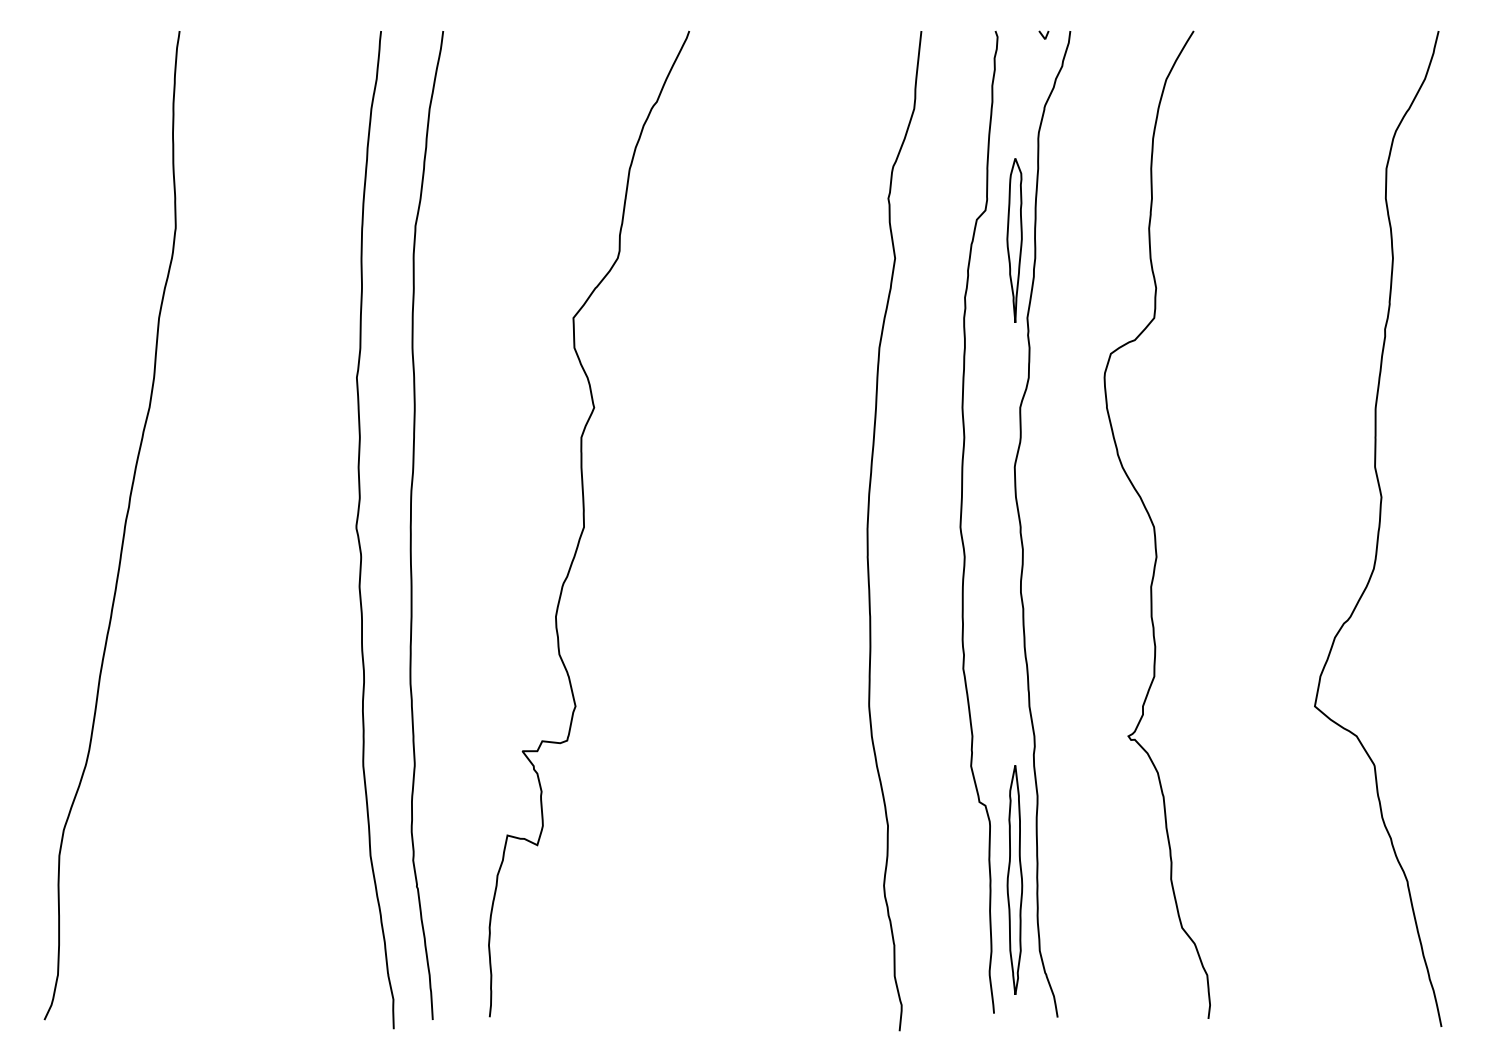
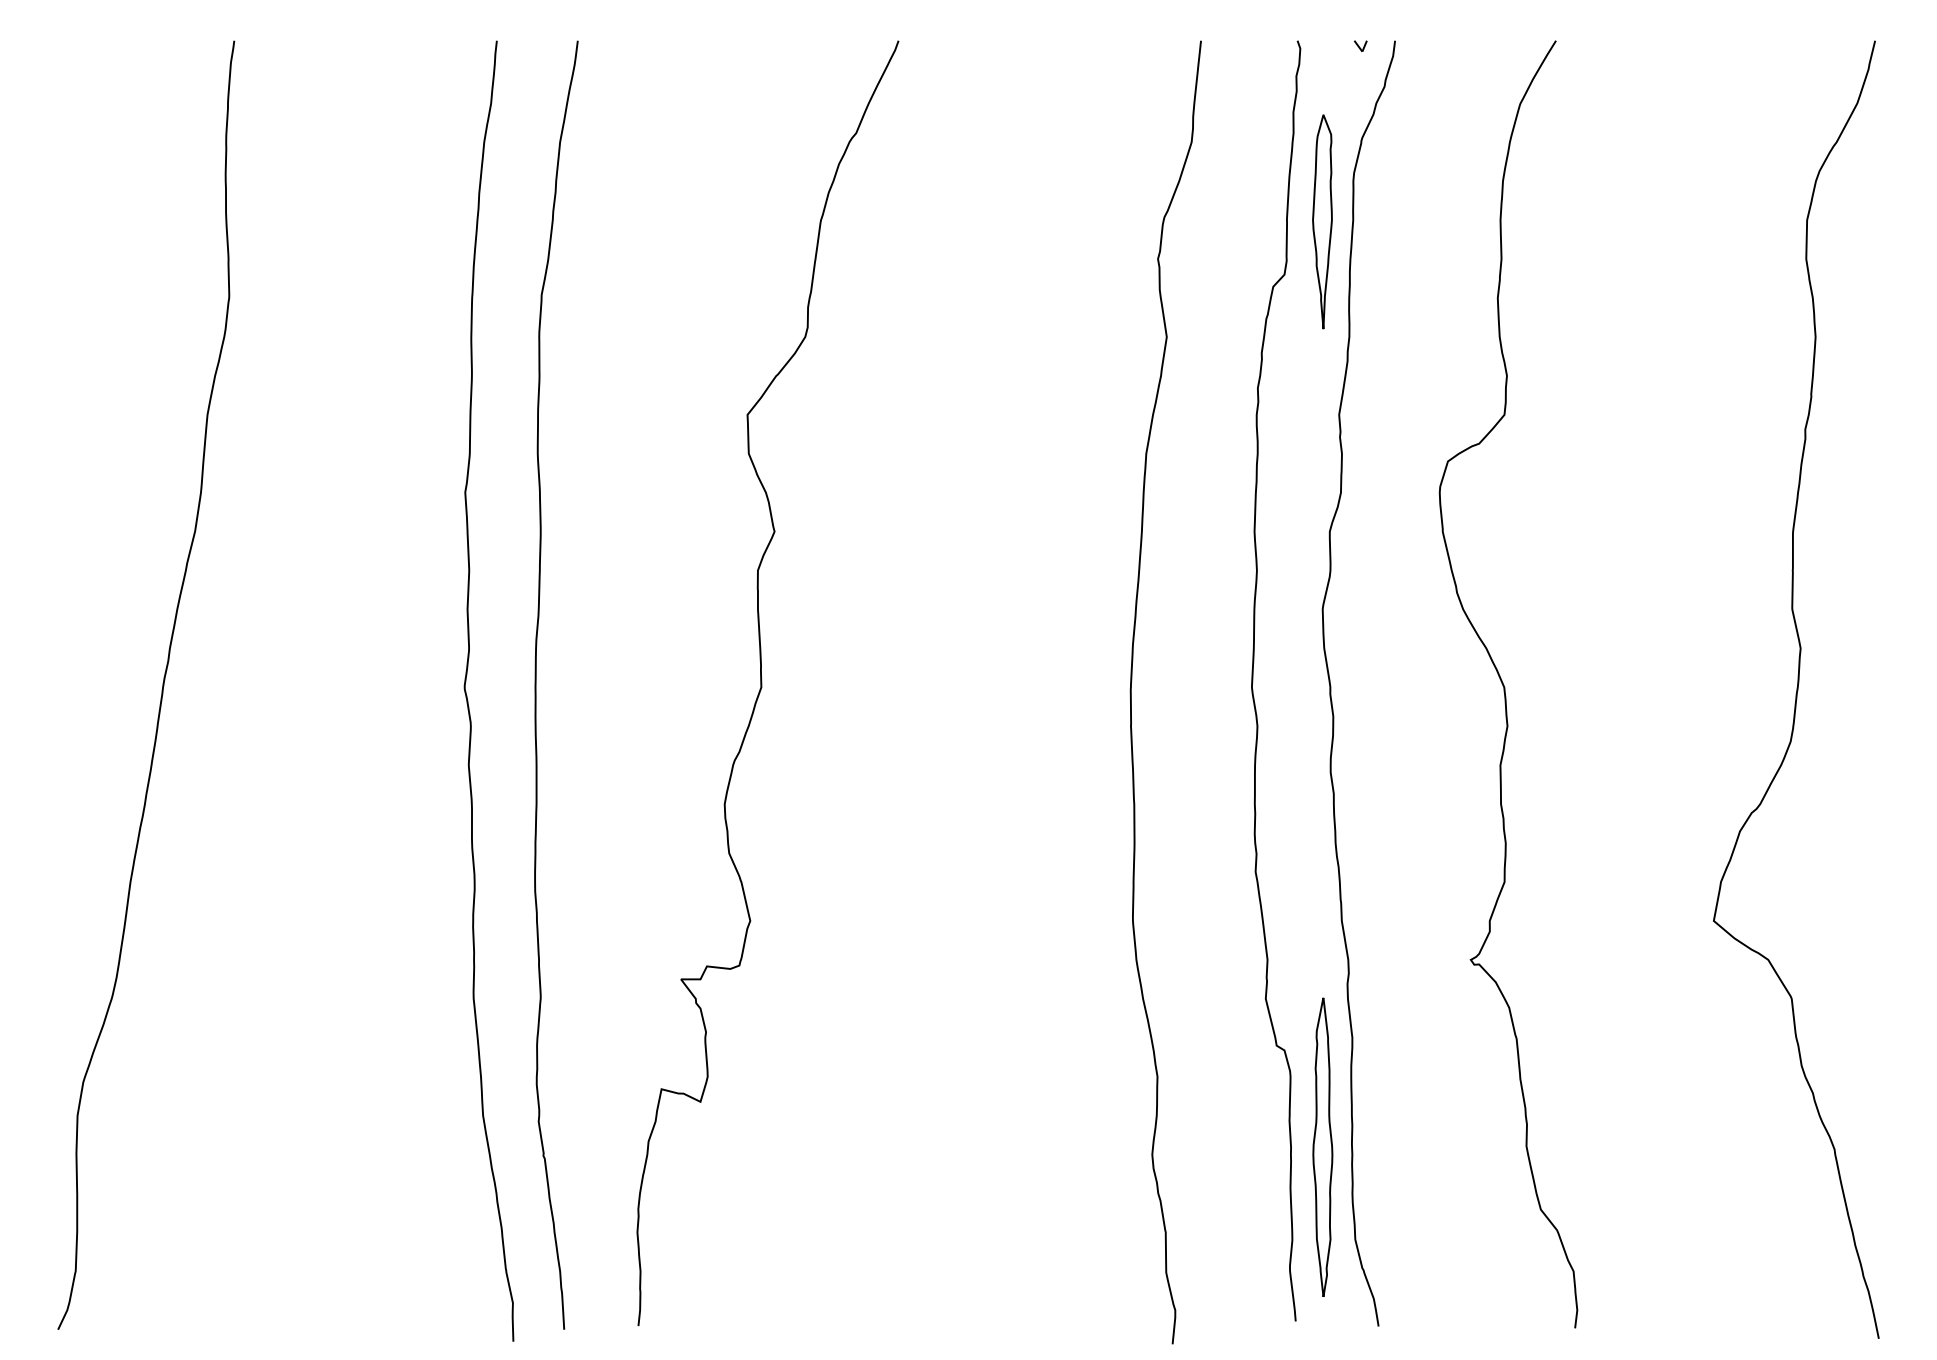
part: (1014, 240) -> (1322, 221), moved

